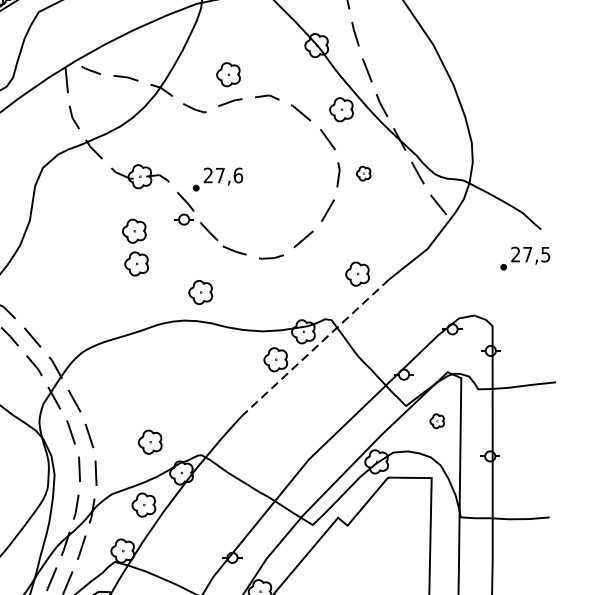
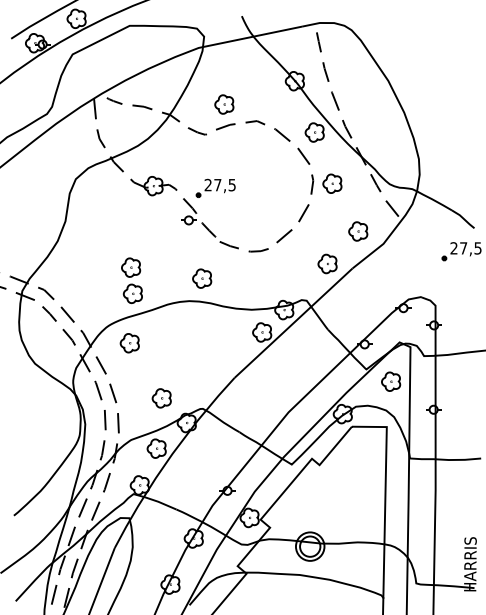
part: (363, 173) -> (332, 183), size x1.67
text: (238, 174) -> (232, 184), 27,6 -> 27,5
part: (396, 233) -> (358, 231), added
part: (134, 247) -> (131, 280), moved
line: (314, 347) -> (293, 322), dashed -> solid
part: (109, 373) -> (129, 343), added
part: (437, 421) -> (391, 381), size x1.67

